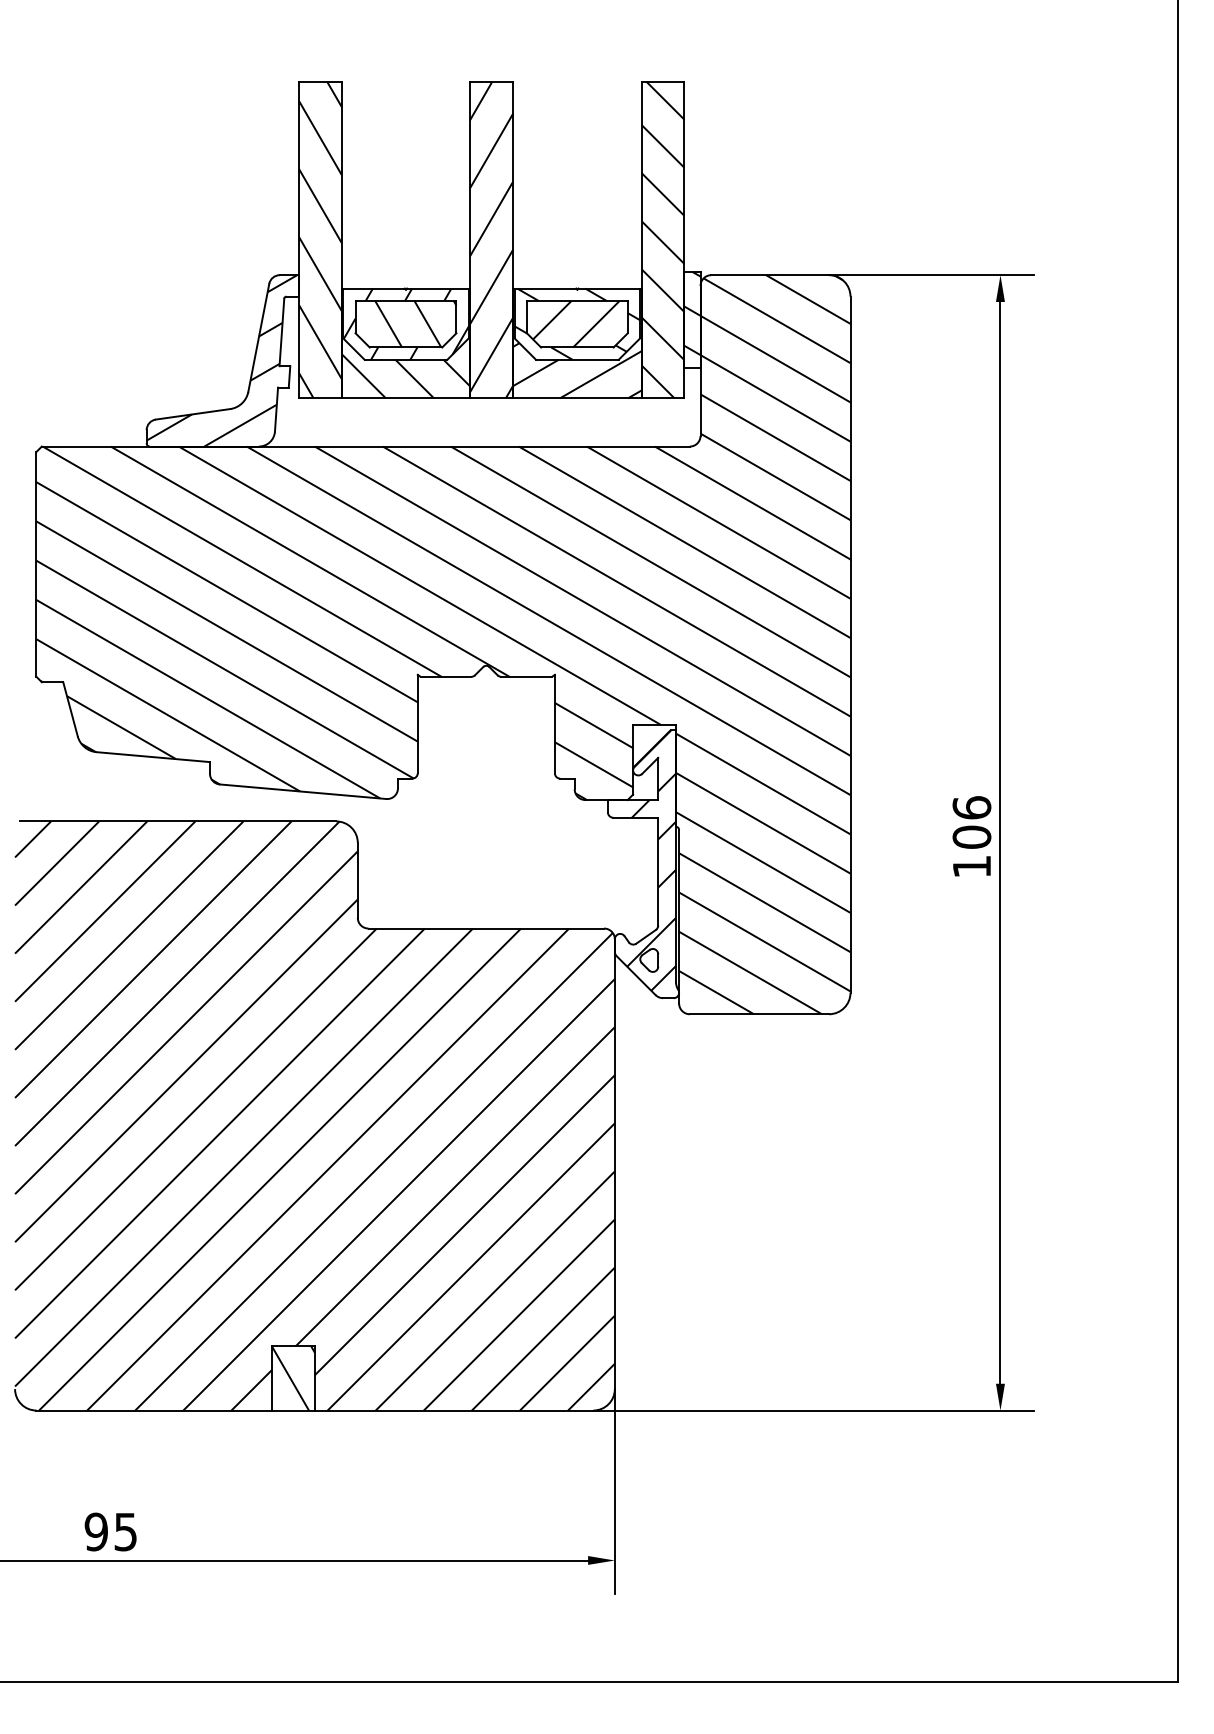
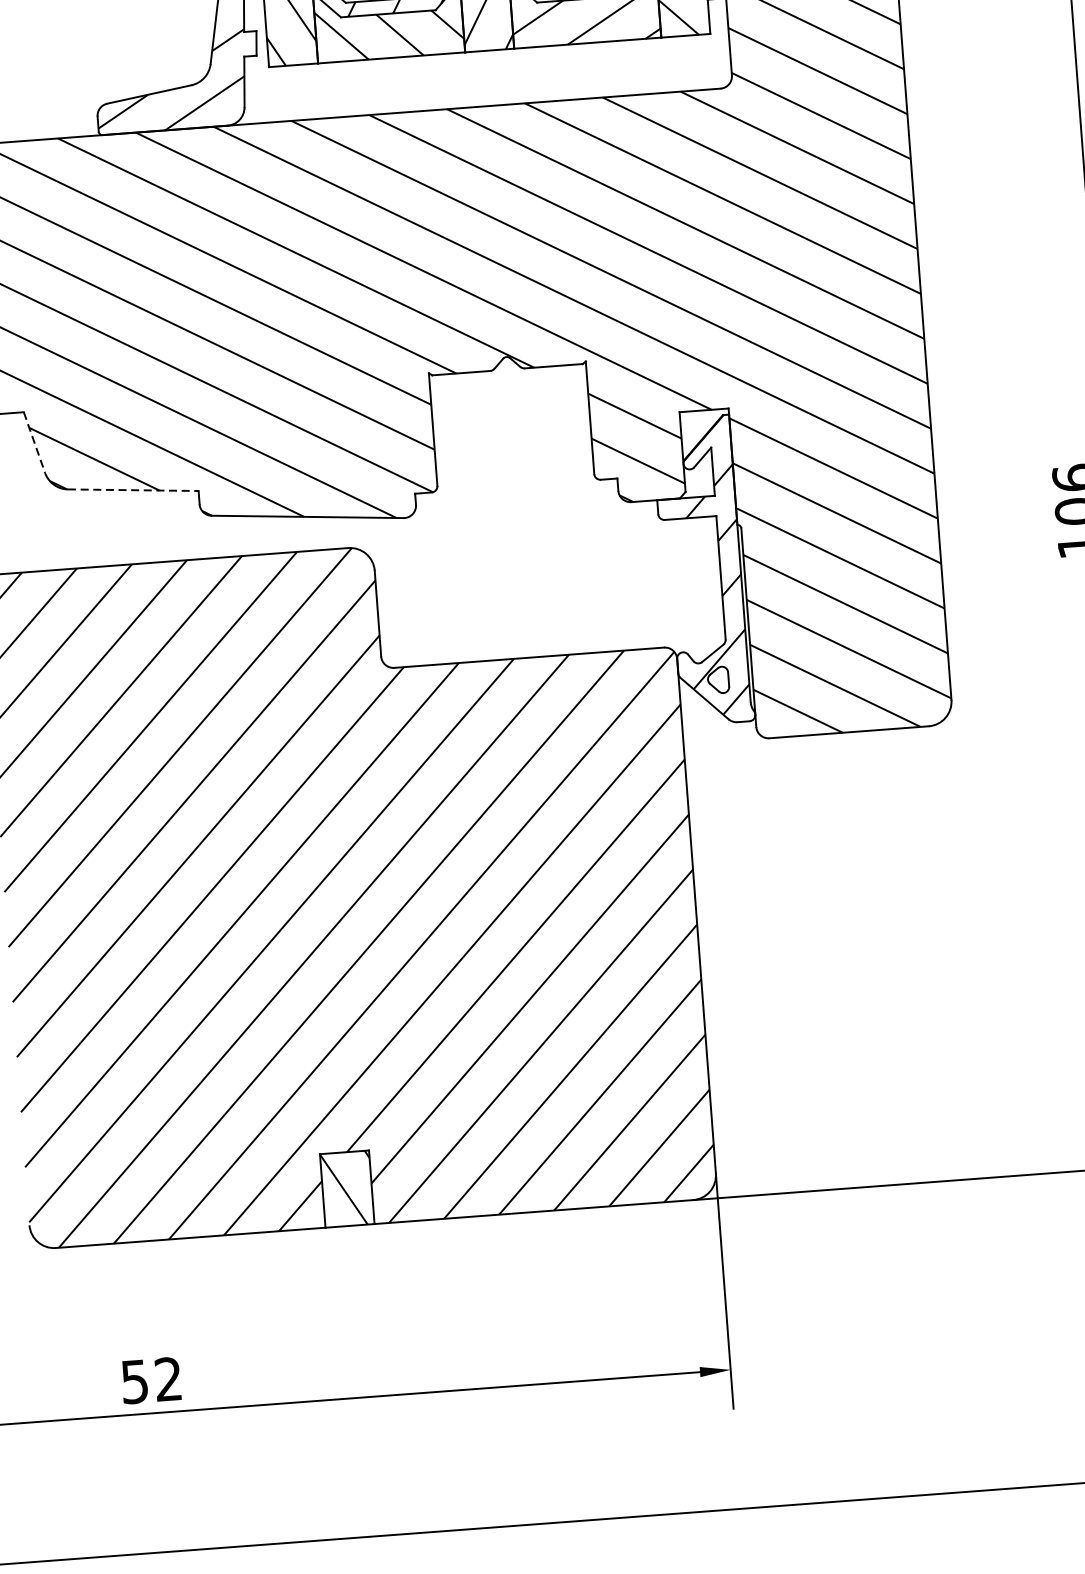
line: (70, 709) -> (34, 442), solid -> dashed
line: (153, 757) -> (133, 490), solid -> dashed
text: (110, 1531) -> (150, 1380), 95 -> 52

